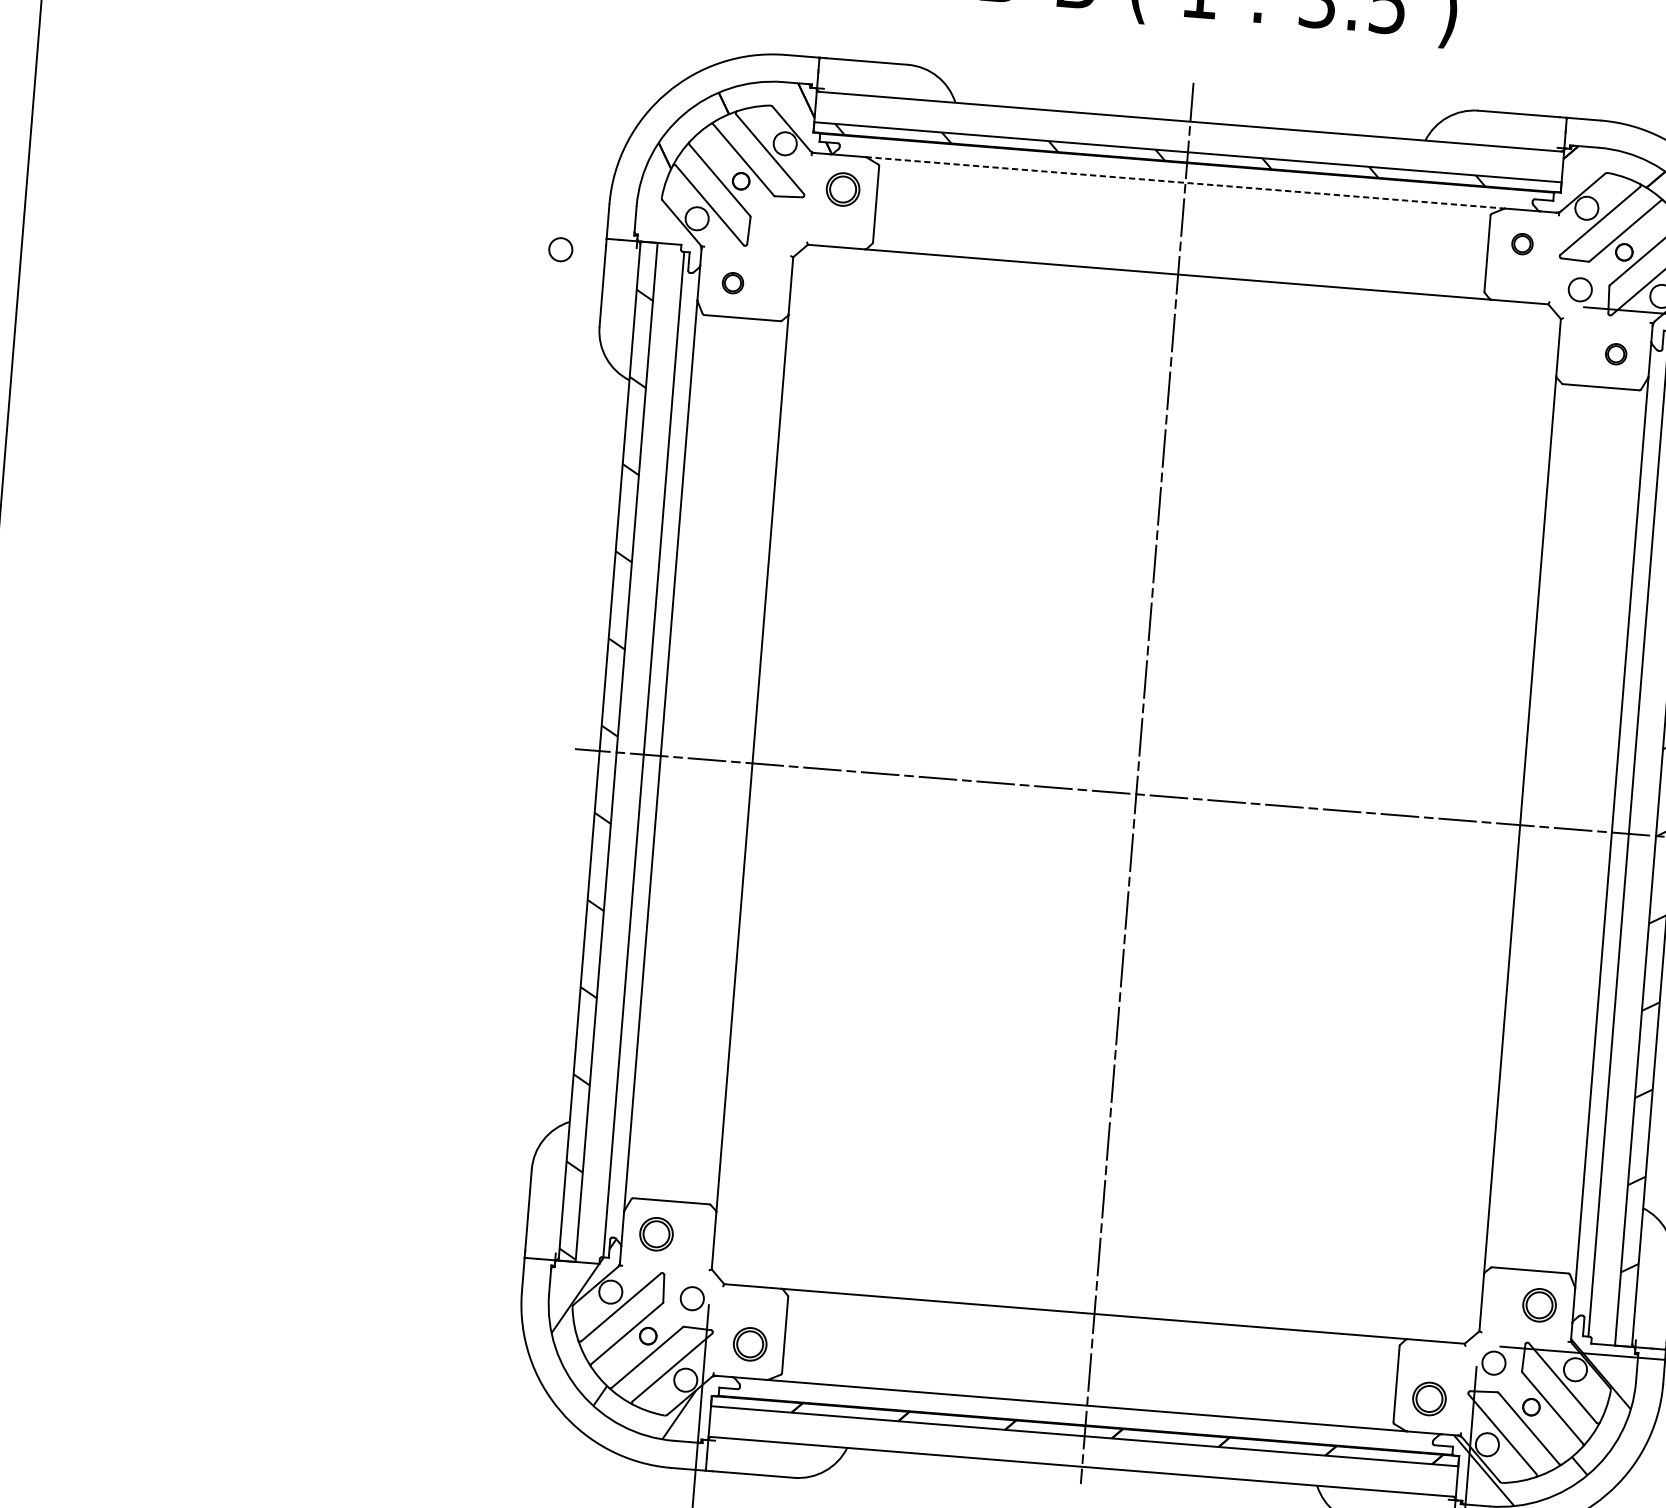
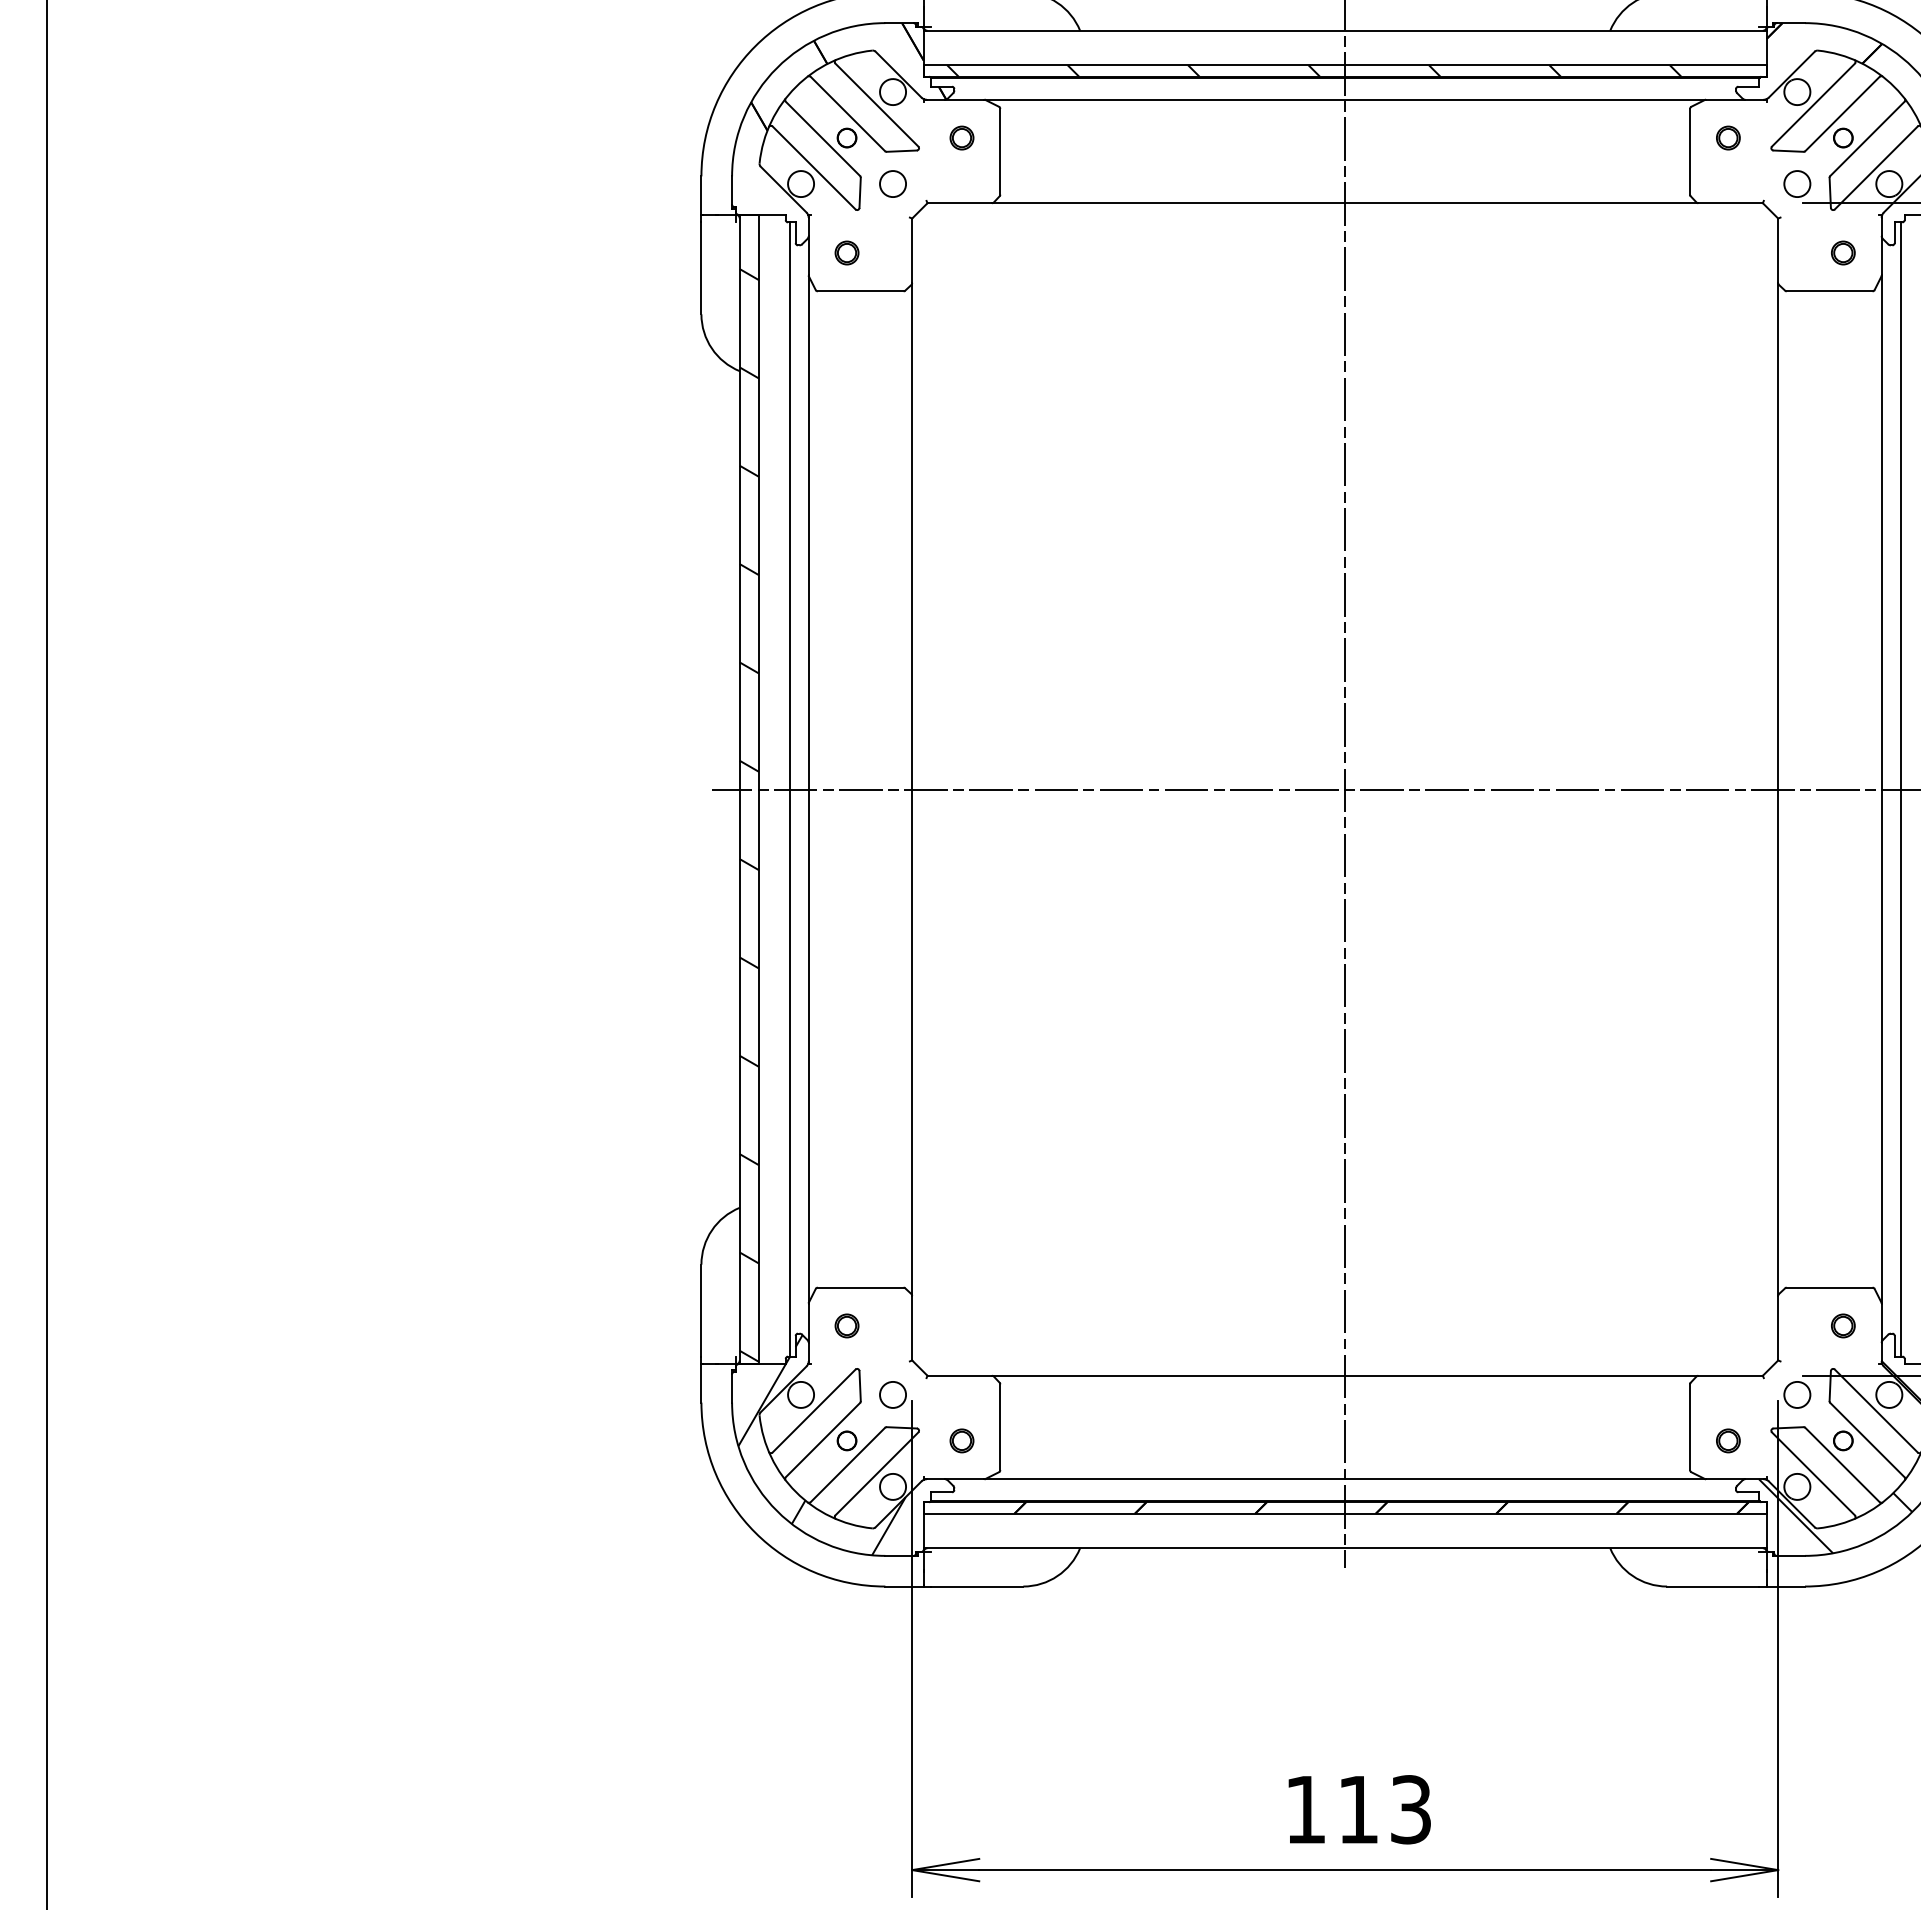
line: (1185, 182) -> (1345, 99), dashed -> solid
part: (842, 188) -> (961, 137), size x0.62
circle: (560, 249) -> (892, 183), moved
part: (656, 1233) -> (846, 1325), size x0.62
part: (1539, 1304) -> (1843, 1325), size x0.62
part: (749, 1343) -> (961, 1440), size x0.62
part: (1429, 1398) -> (1728, 1440), size x0.62

